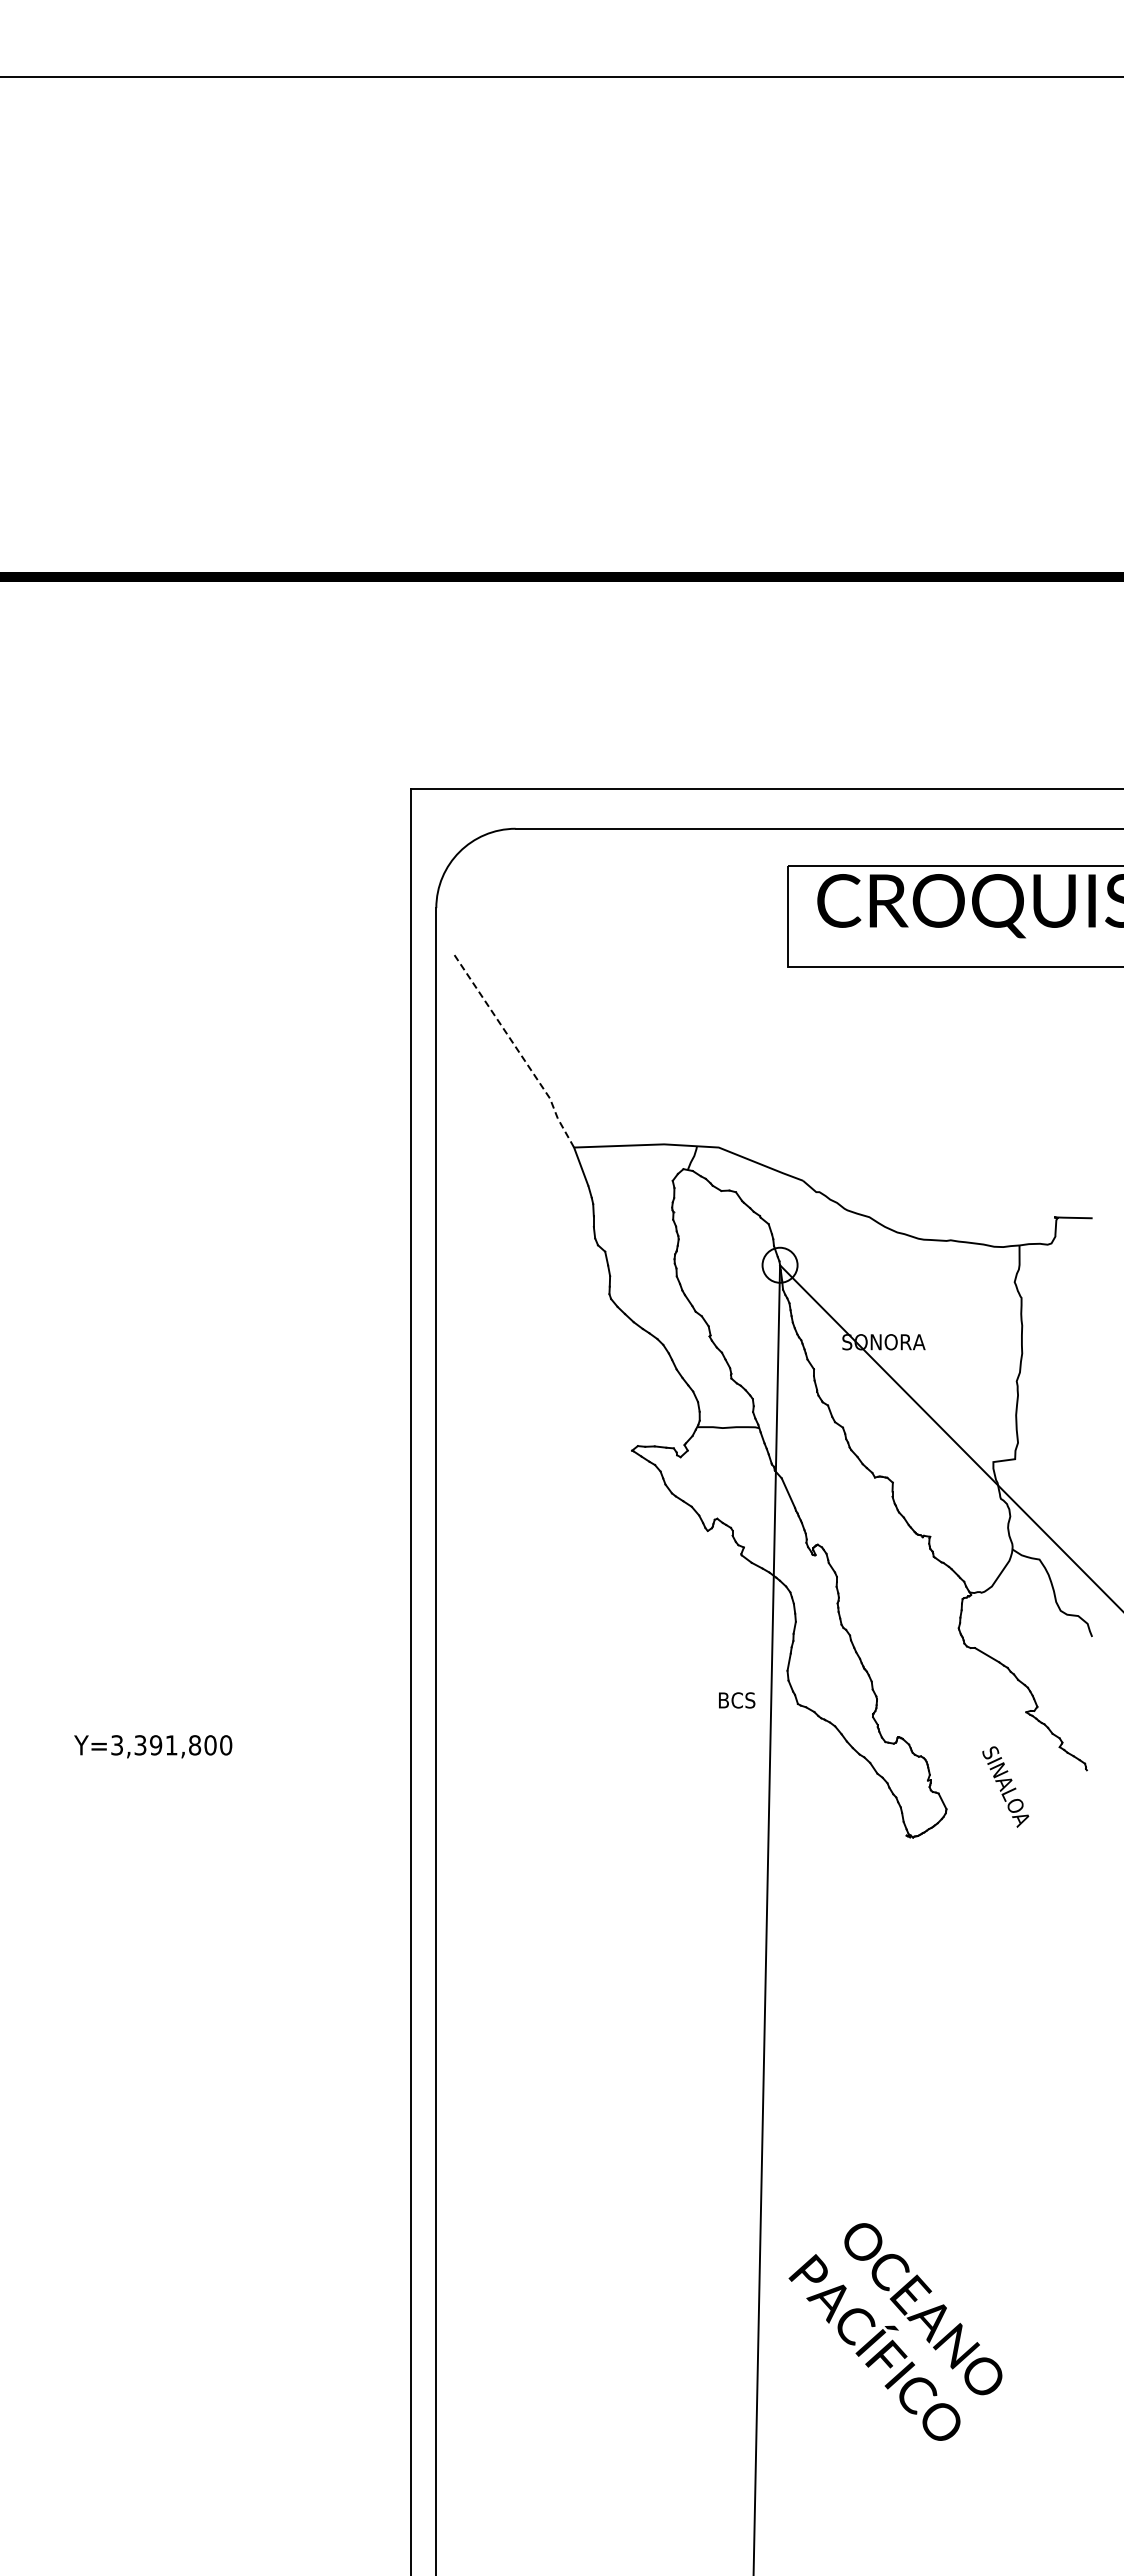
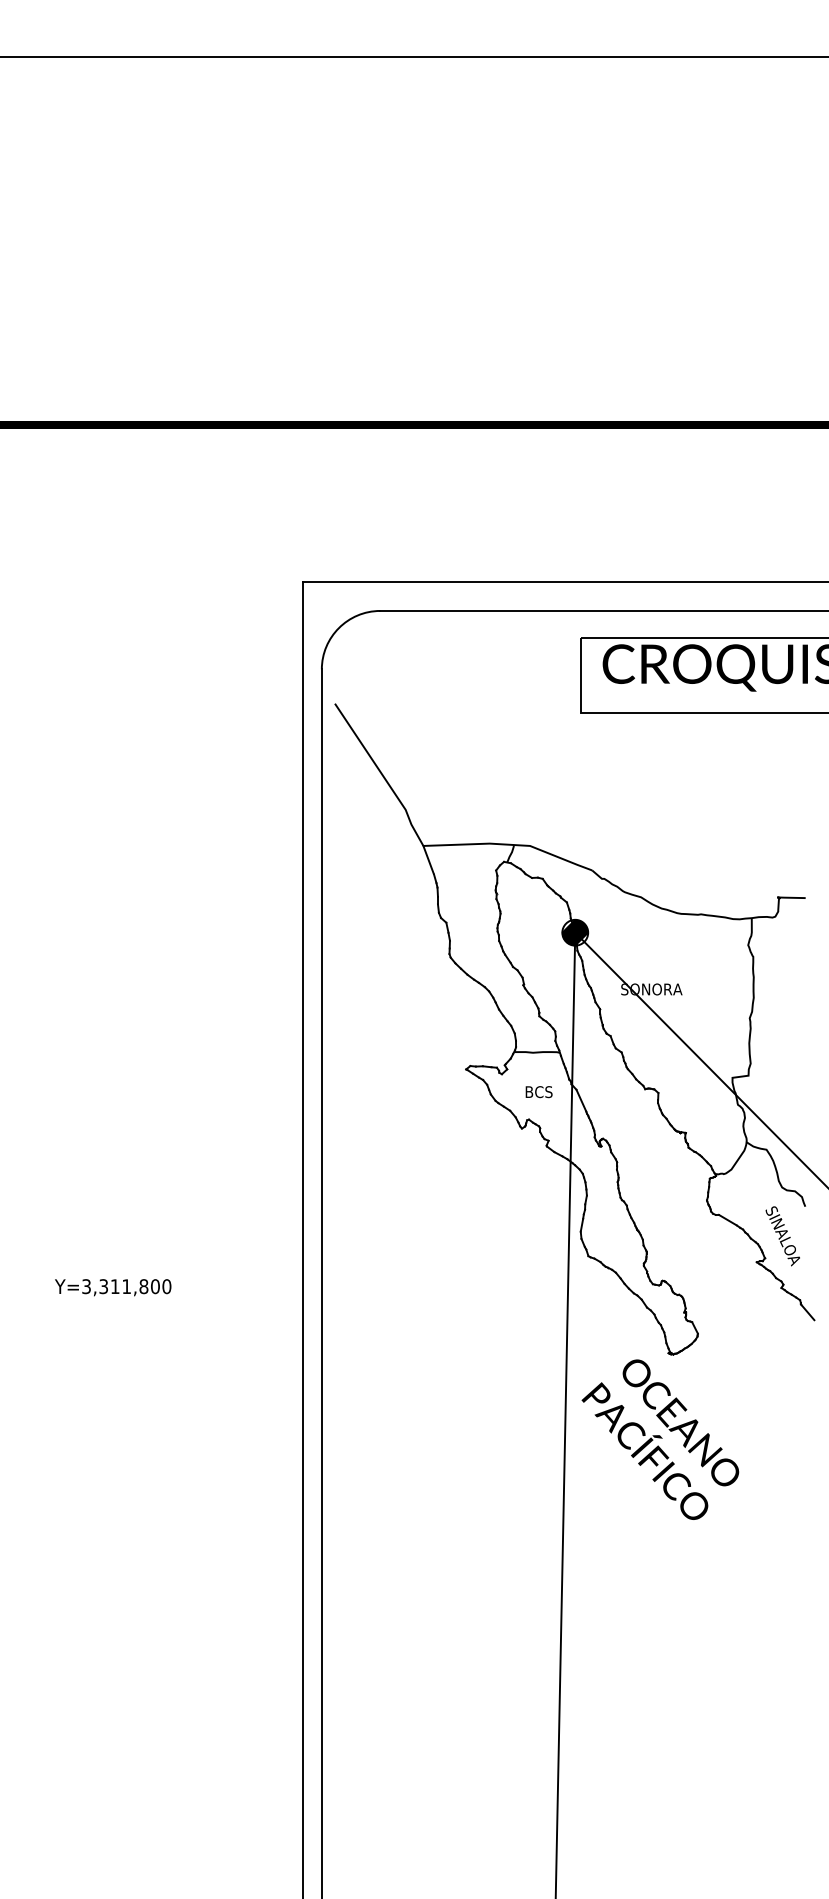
line: (518, 1050) -> (382, 774), dashed -> solid
hatch: (779, 1264) -> (574, 932), added
text: (737, 1700) -> (539, 1092), moved
text: (156, 1745) -> (115, 1286), Y=3,391,800 -> Y=3,311,800
line: (1095, 1780) -> (807, 1312), added
text: (1005, 1786) -> (782, 1235), moved
text: (895, 2331) -> (660, 1439), moved

